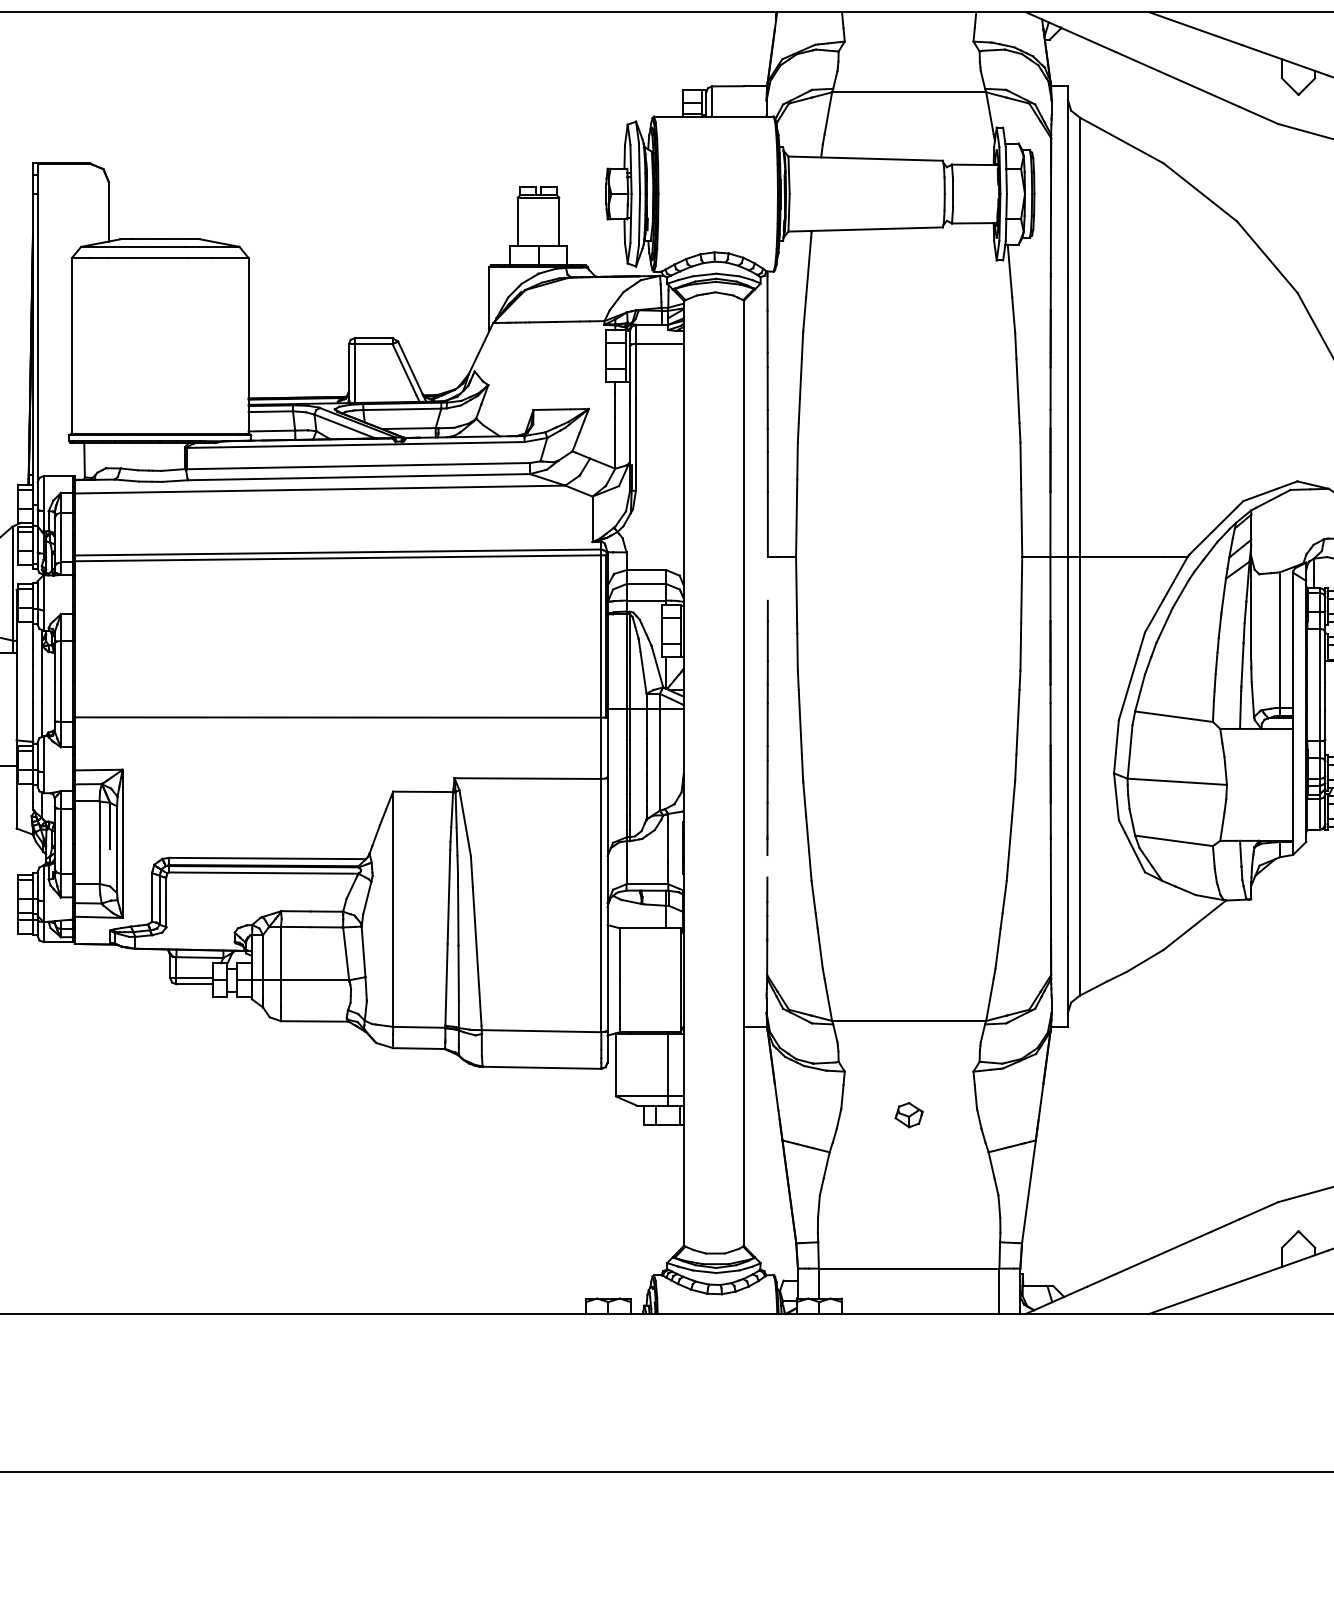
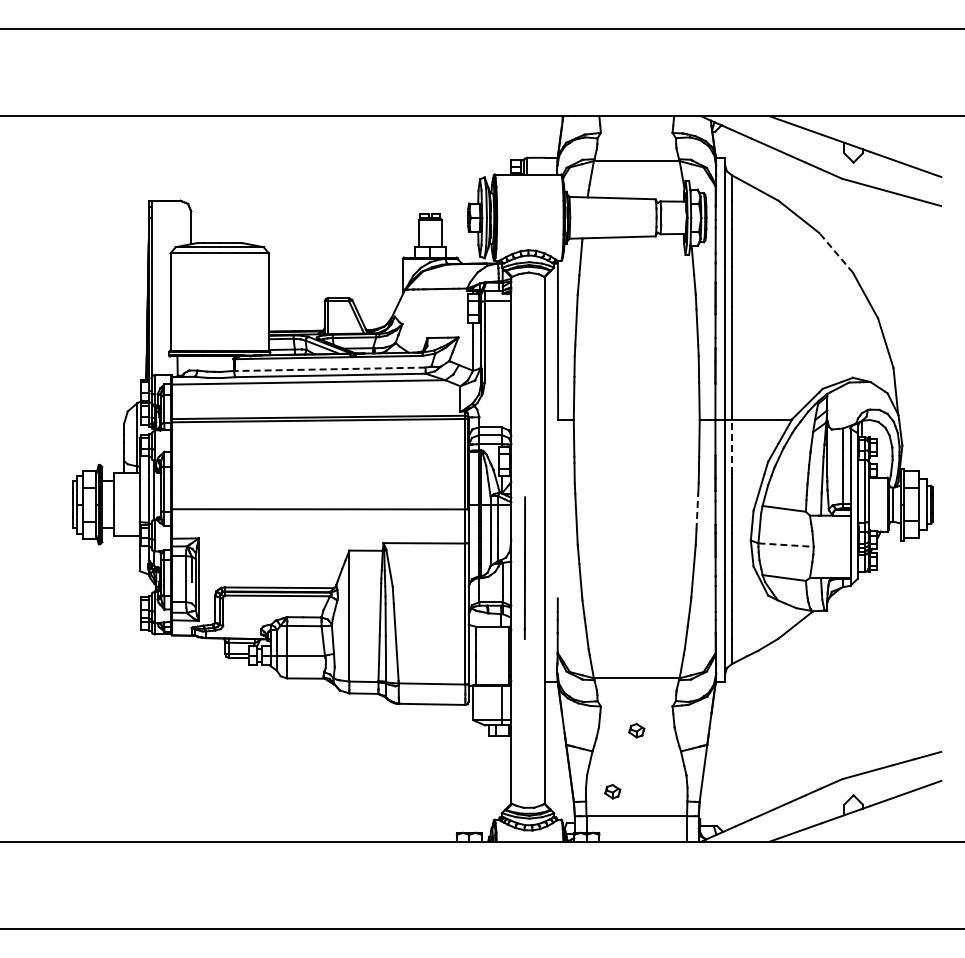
line: (1266, 256) -> (835, 252), solid -> dashed
line: (357, 466) -> (329, 369), solid -> dashed
line: (1079, 604) -> (731, 446), solid -> dashed
line: (1018, 721) -> (697, 511), solid -> dashed
line: (766, 726) -> (524, 567), moved
line: (1178, 782) -> (786, 545), solid -> dashed
part: (865, 1224) -> (612, 791), added

